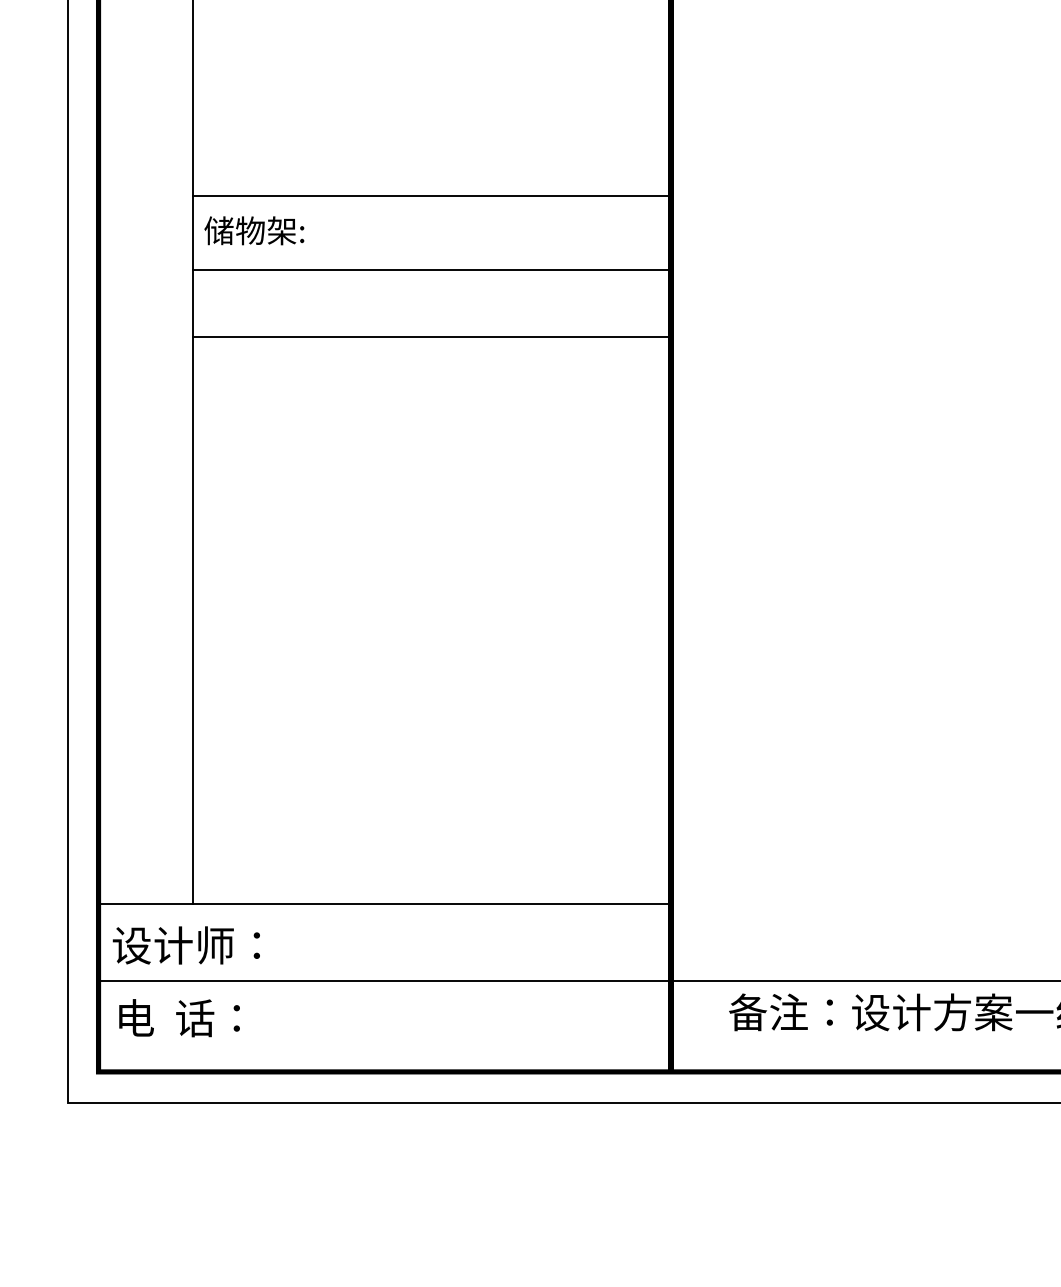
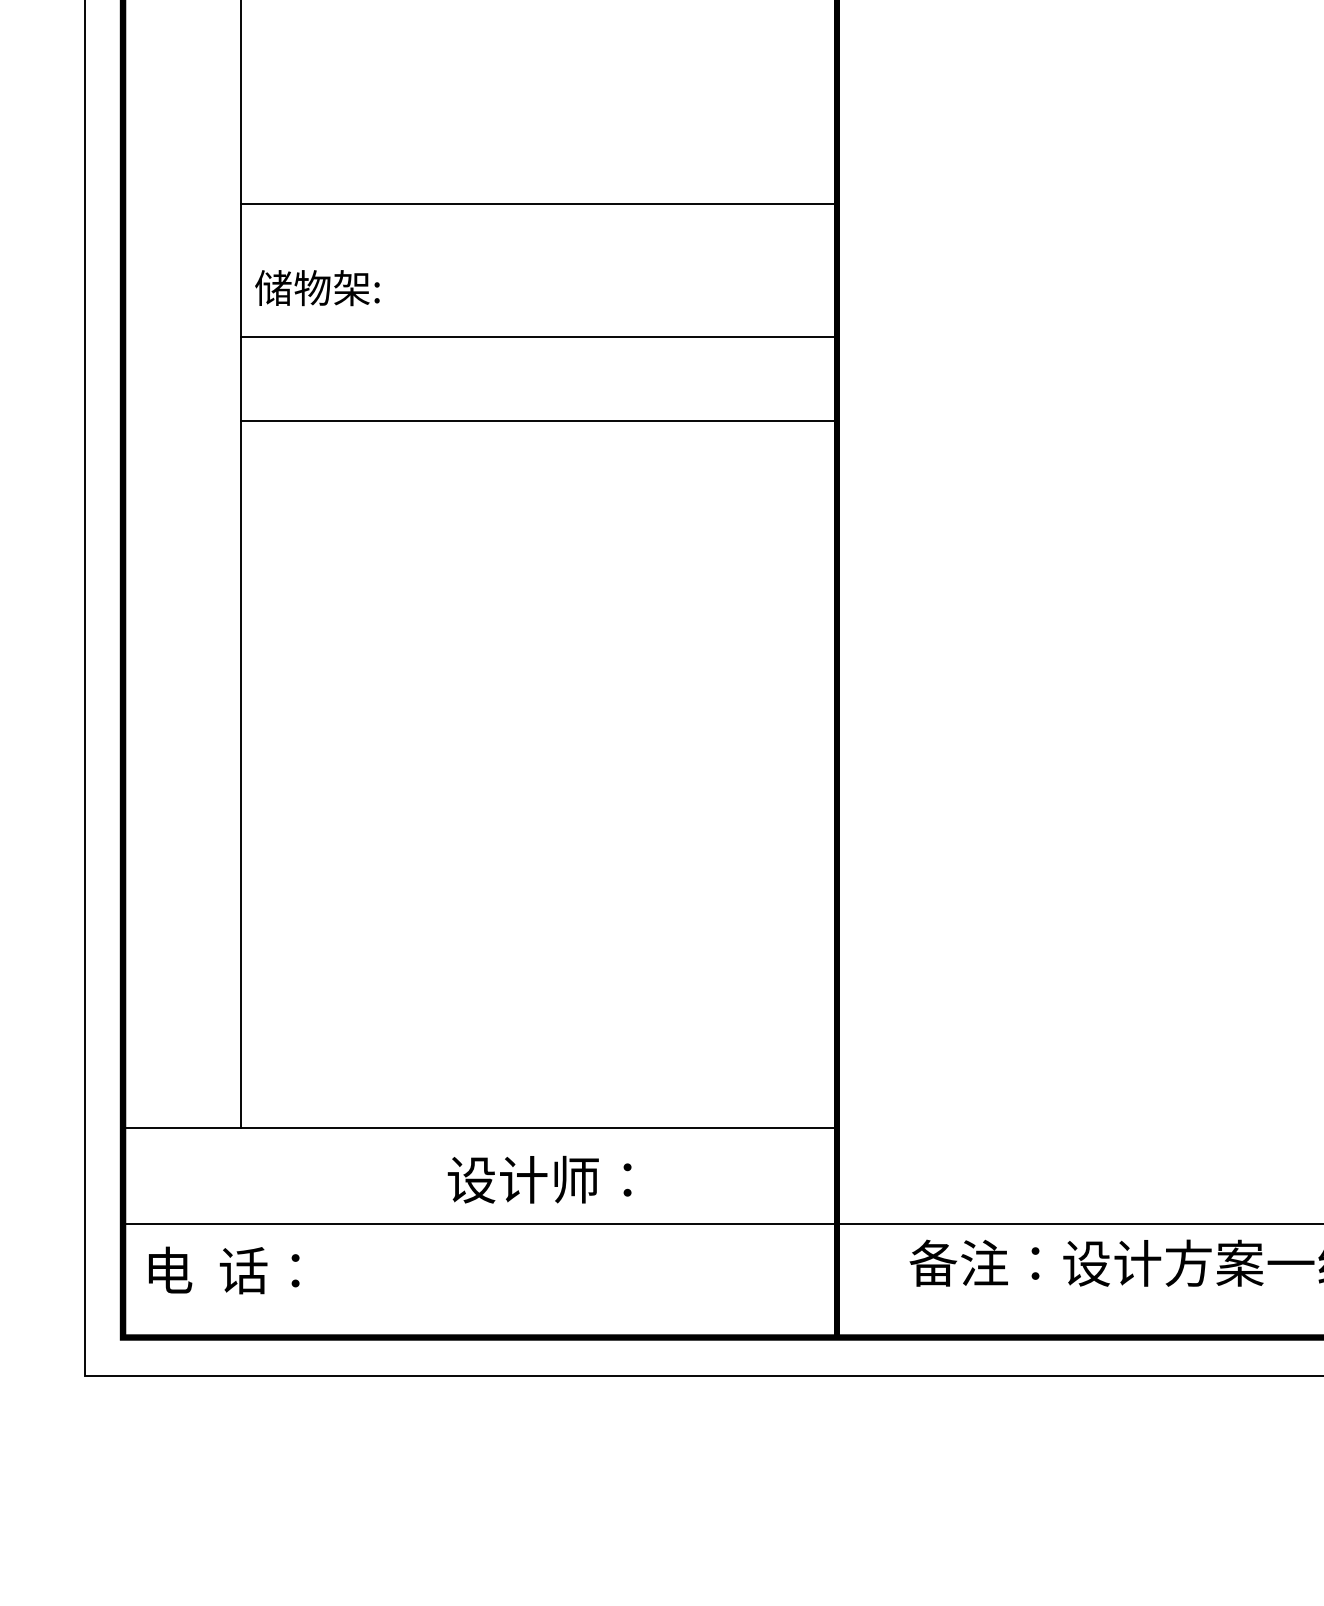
line: (431, 196) -> (538, 204), moved
text: (185, 945) -> (538, 1179), moved

